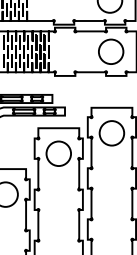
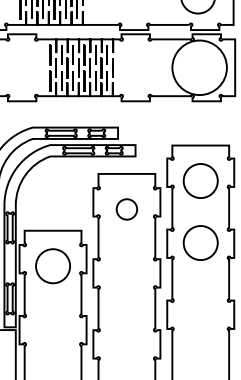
circle: (111, 51) -> (199, 67), size x1.6
circle: (58, 153) -> (126, 209), size x0.6
circle: (111, 177) -> (200, 242), added

